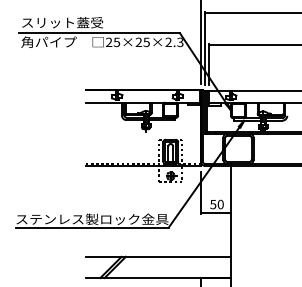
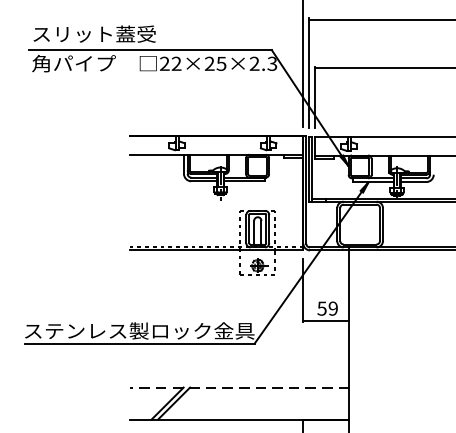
text: (116, 42) -> (175, 64), 25×25×2.3 -> 22×25×2.3
text: (220, 204) -> (332, 308), 50 -> 59
line: (158, 256) -> (239, 387), solid -> dashed

